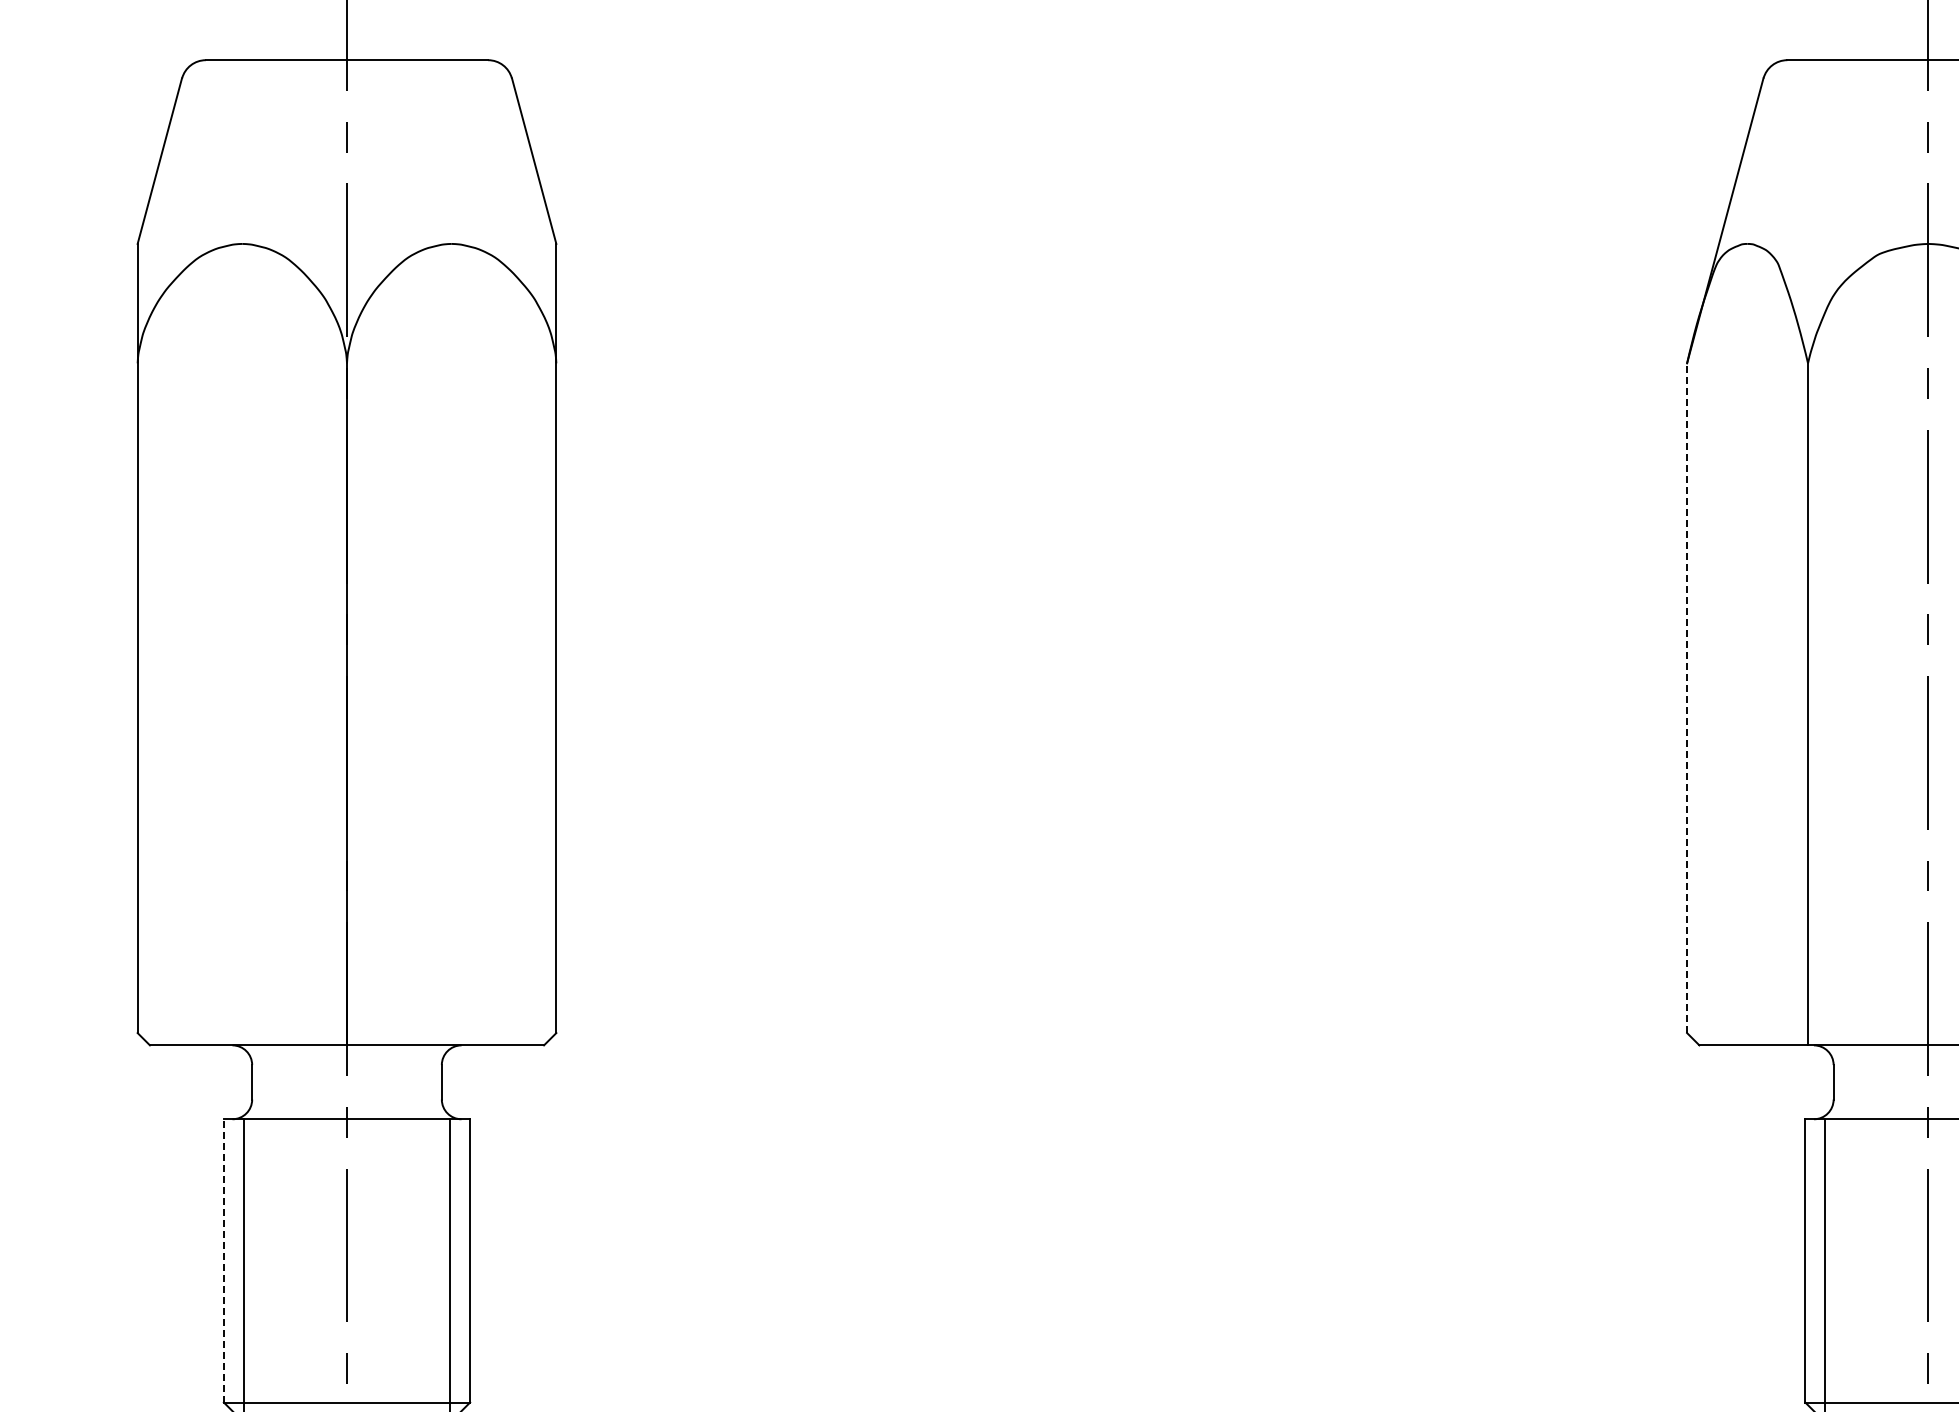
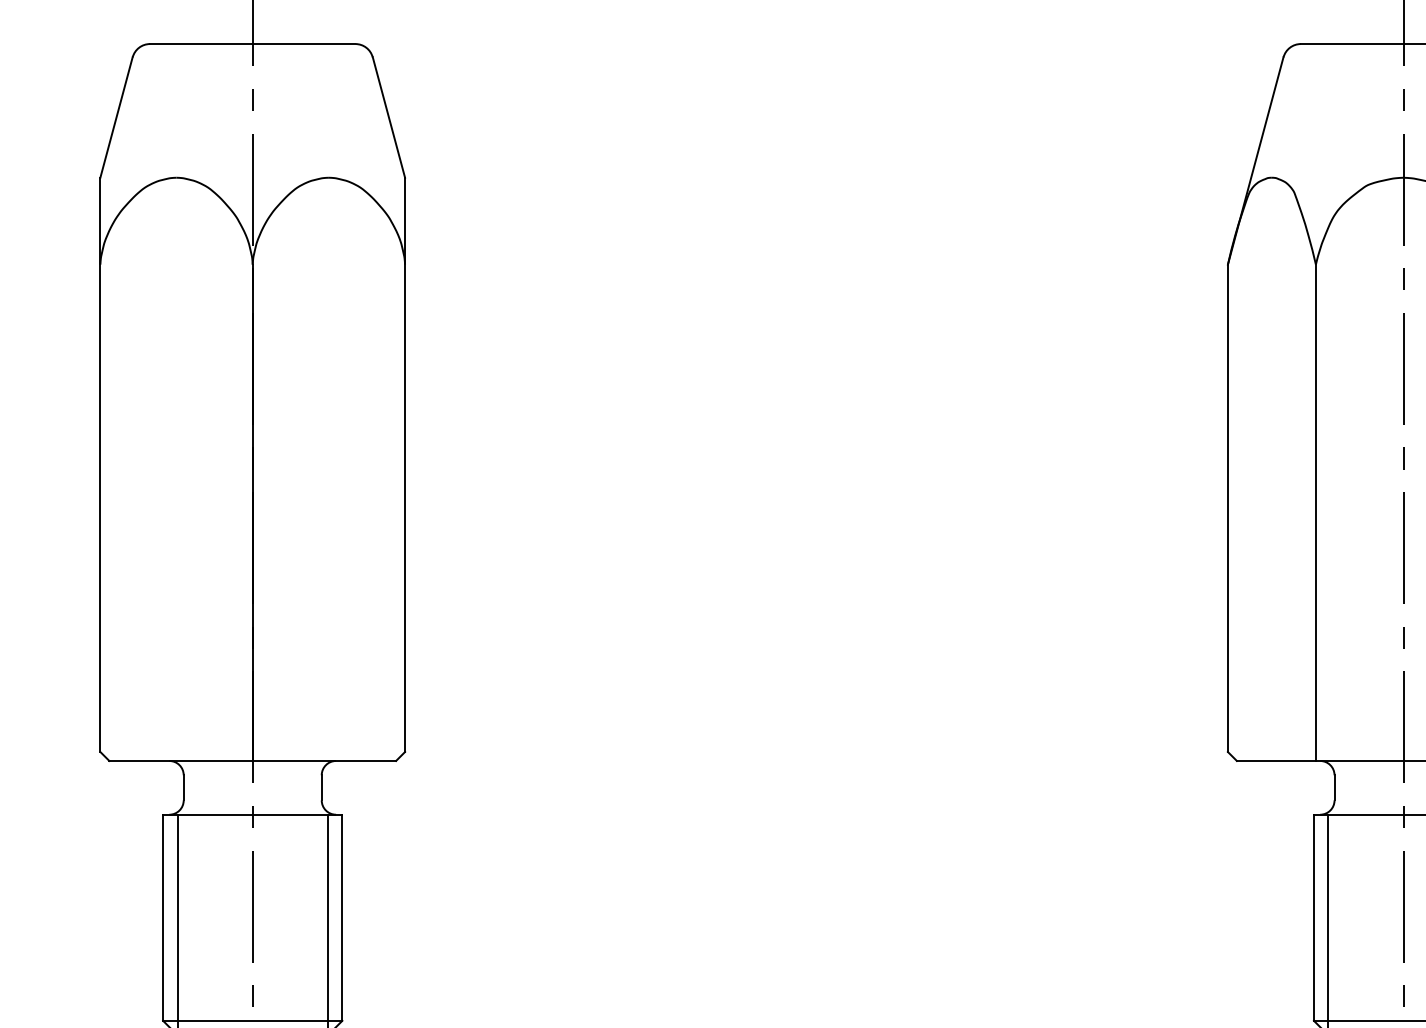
line: (1687, 698) -> (1228, 508), dashed -> solid
line: (223, 1260) -> (162, 917), dashed -> solid

